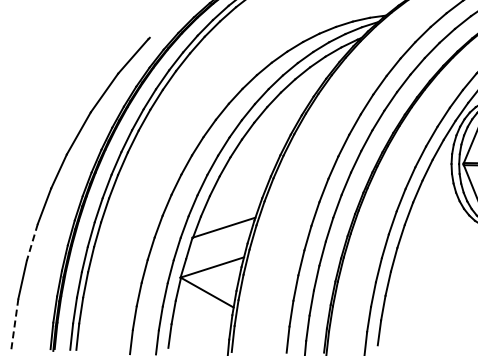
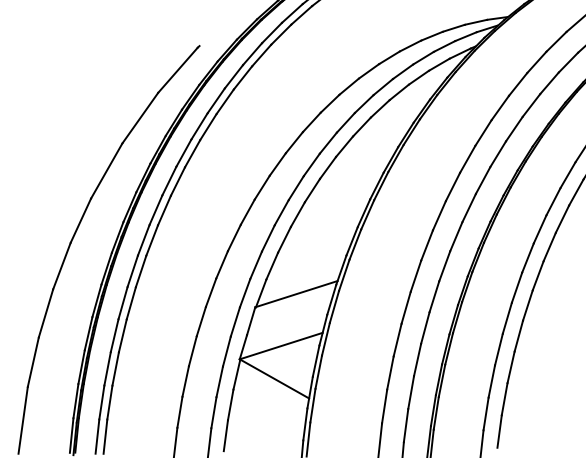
line: (32, 242) -> (46, 313), dashed -> solid
line: (14, 324) -> (22, 420), dashed -> solid

